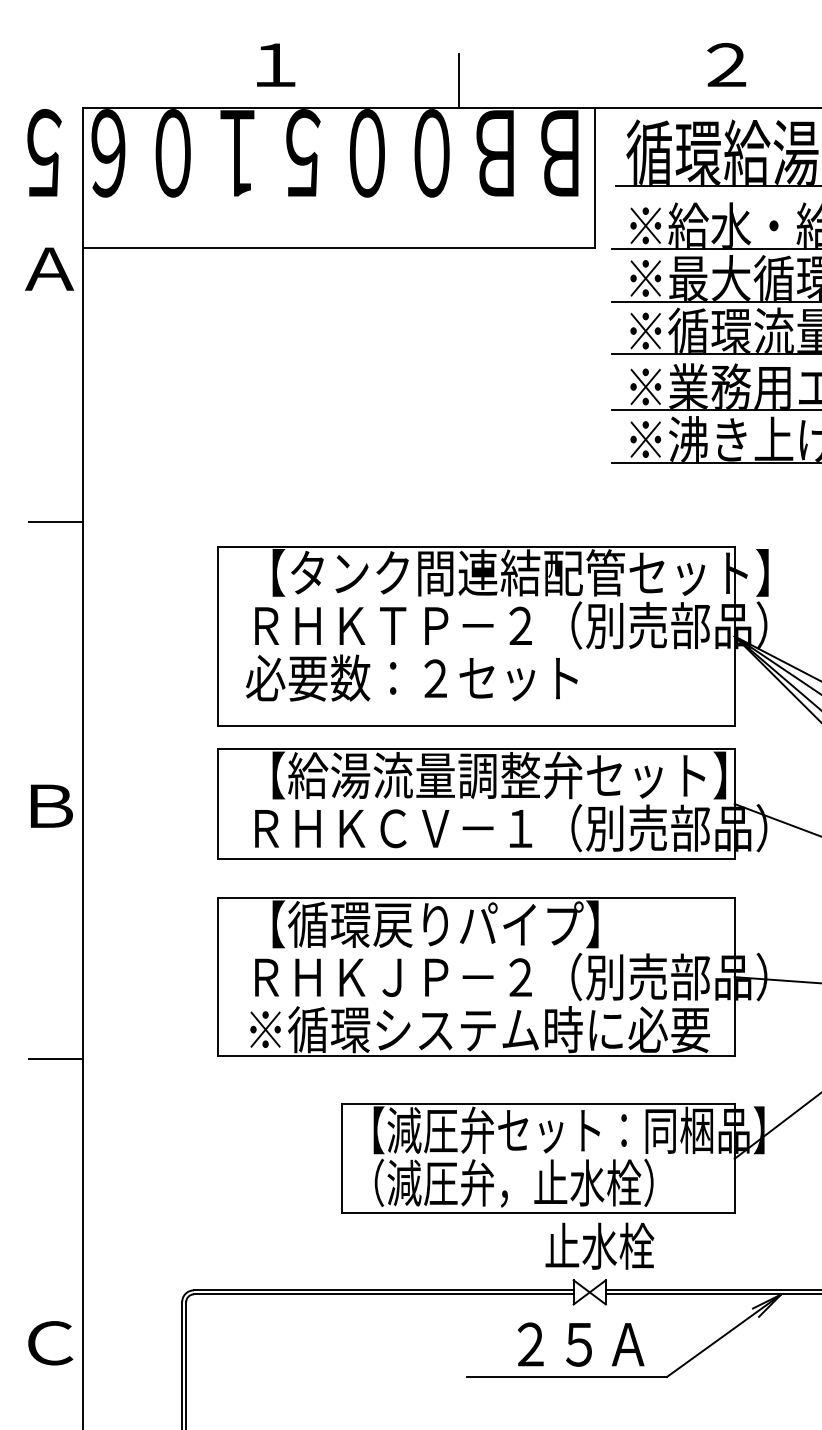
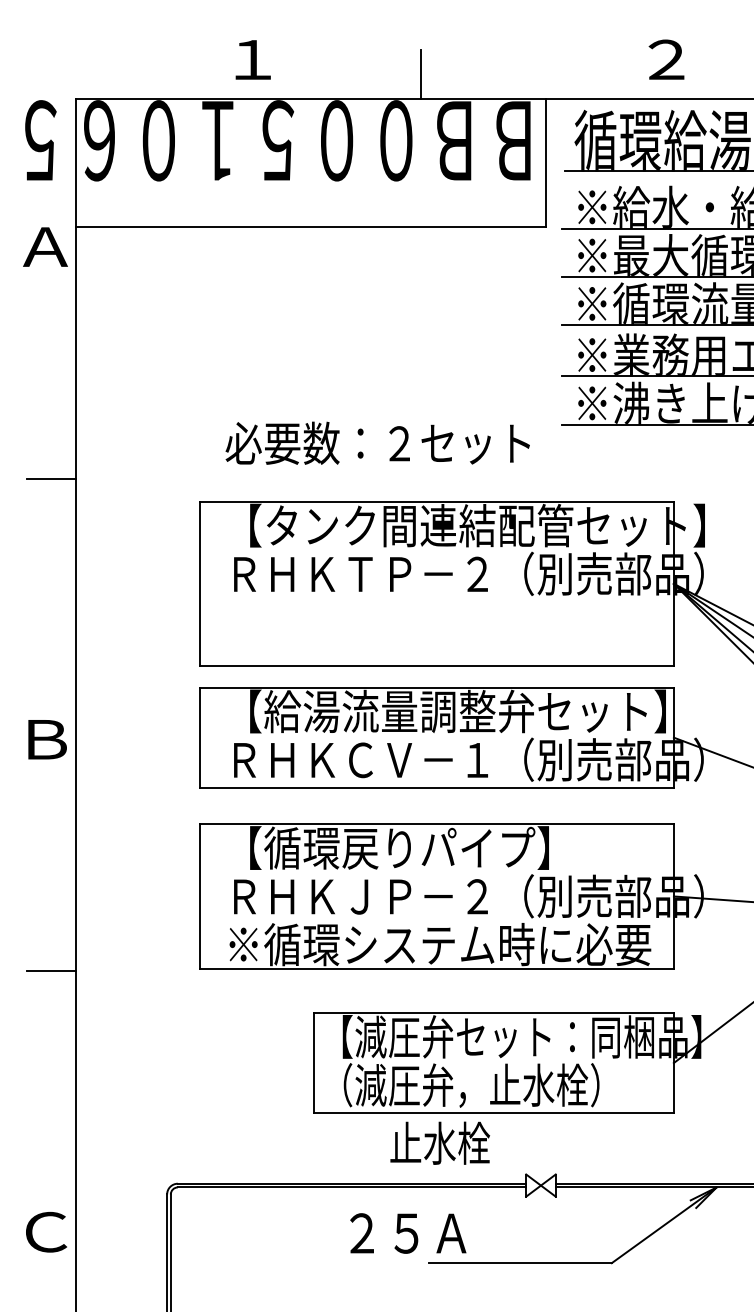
text: (411, 677) -> (377, 442), moved
text: (599, 1245) -> (439, 1142), moved
text: (580, 1344) -> (407, 1233), moved

